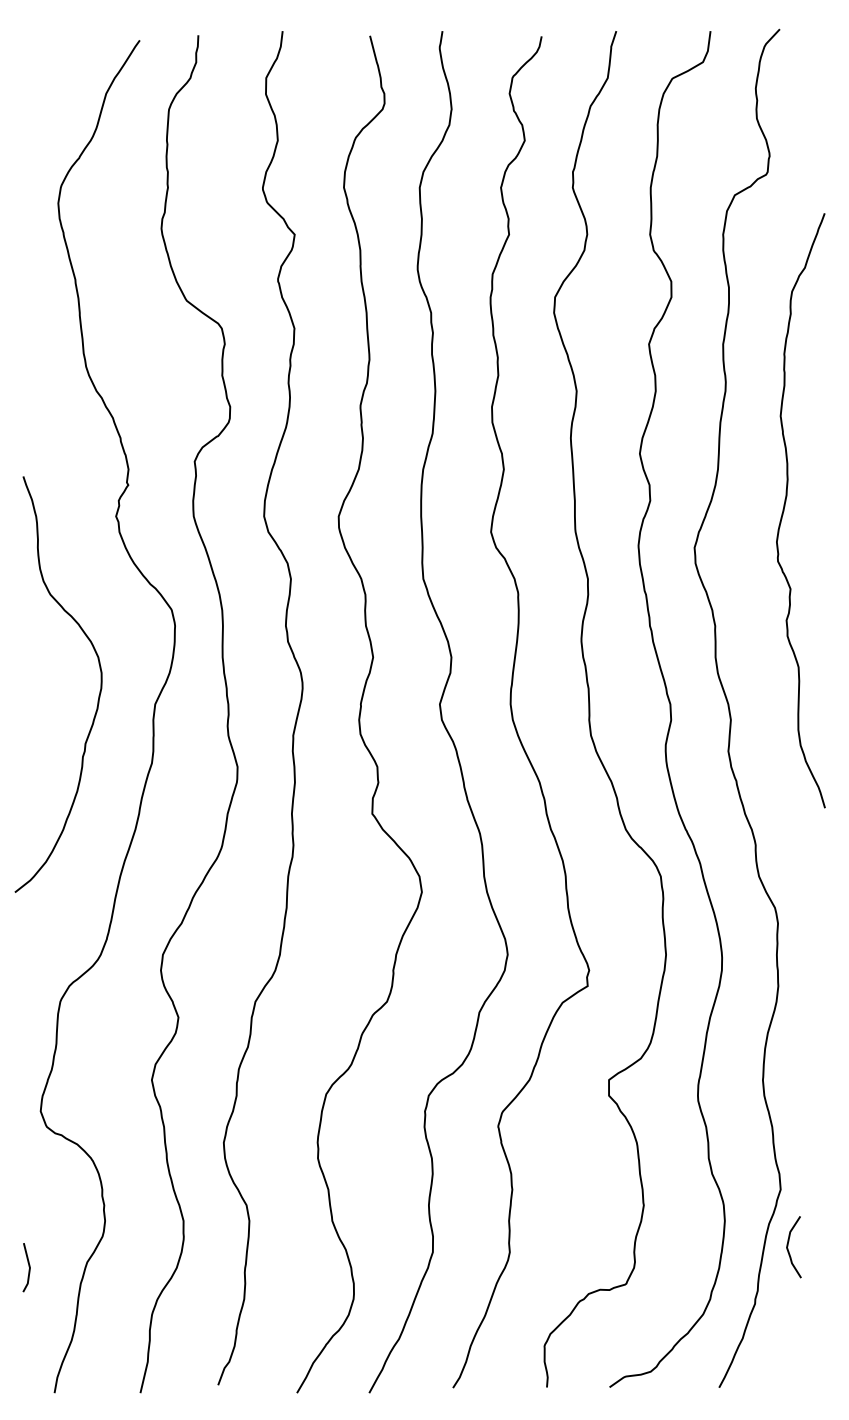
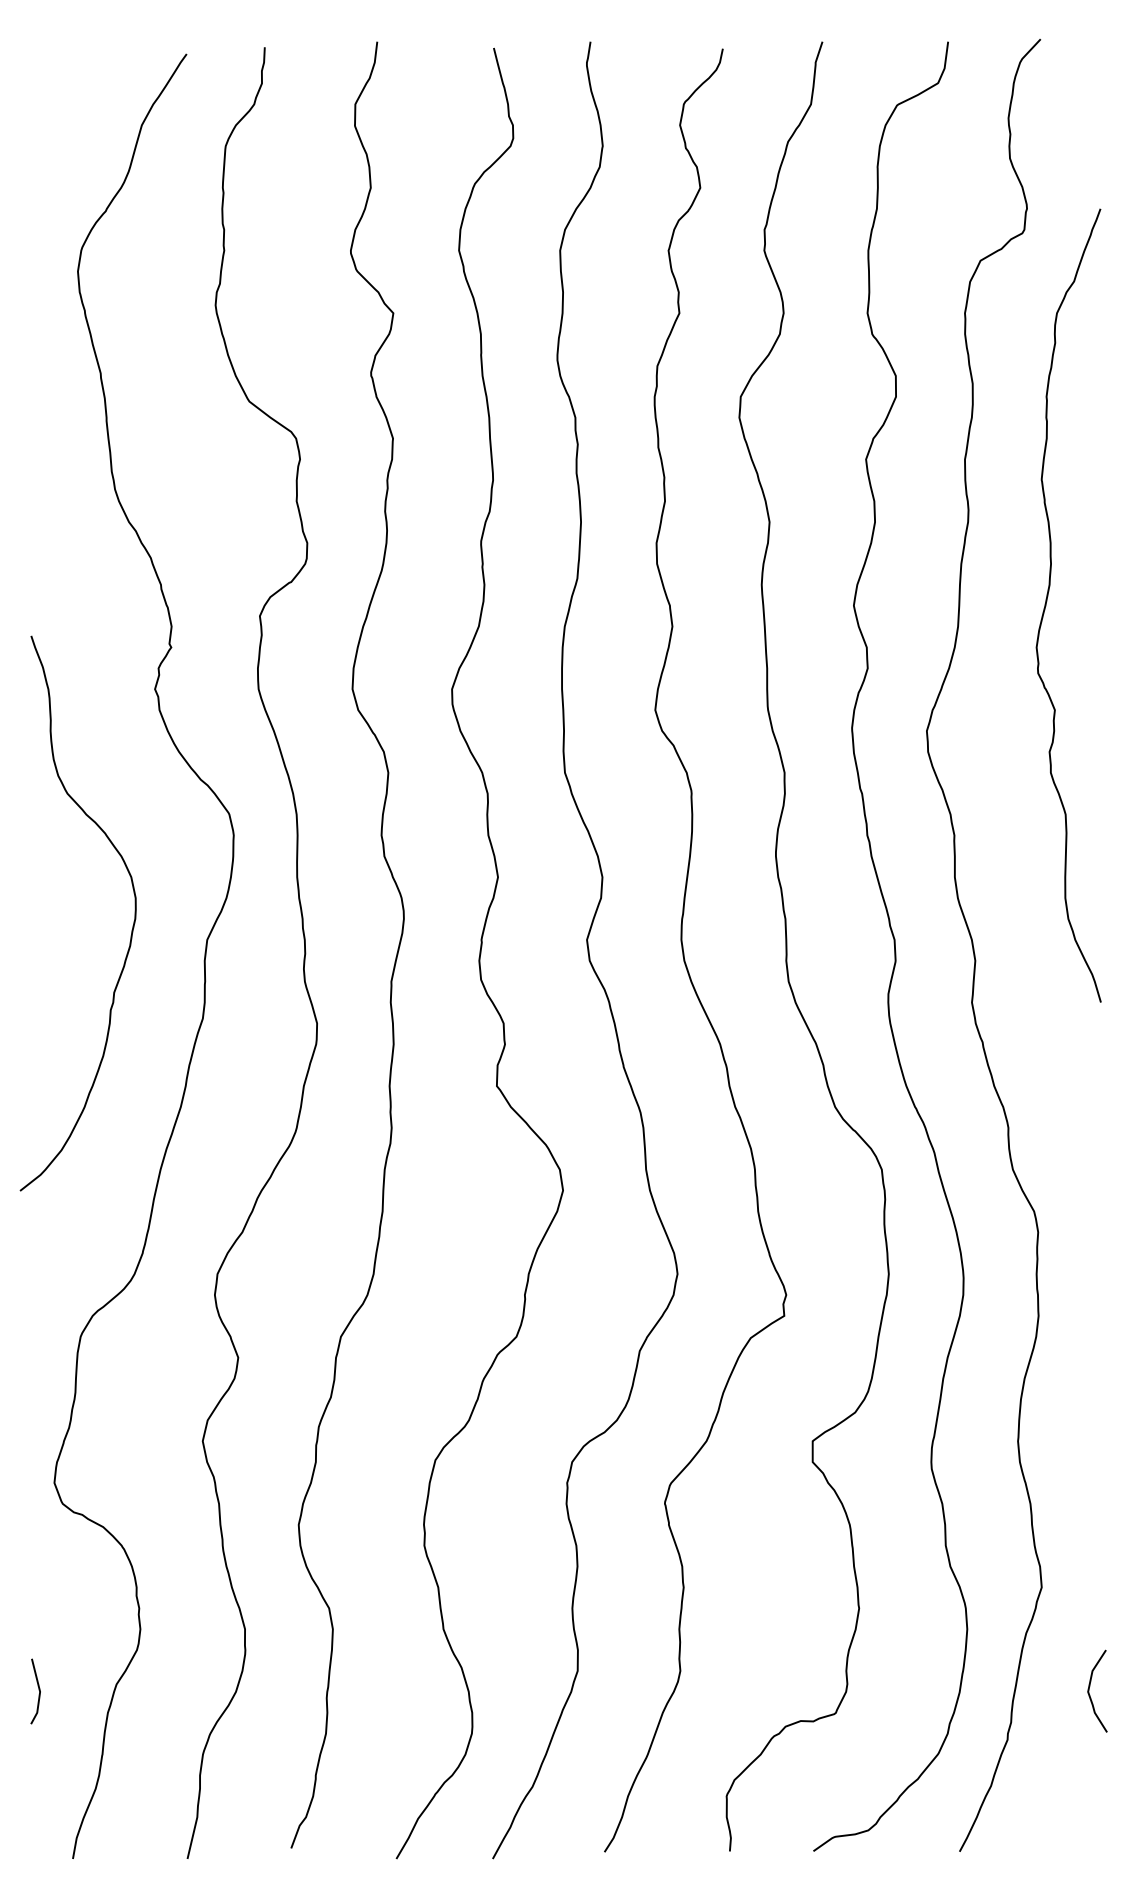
curve: (785, 507) -> (1047, 601), moved
curve: (788, 1246) -> (1089, 1690), moved

